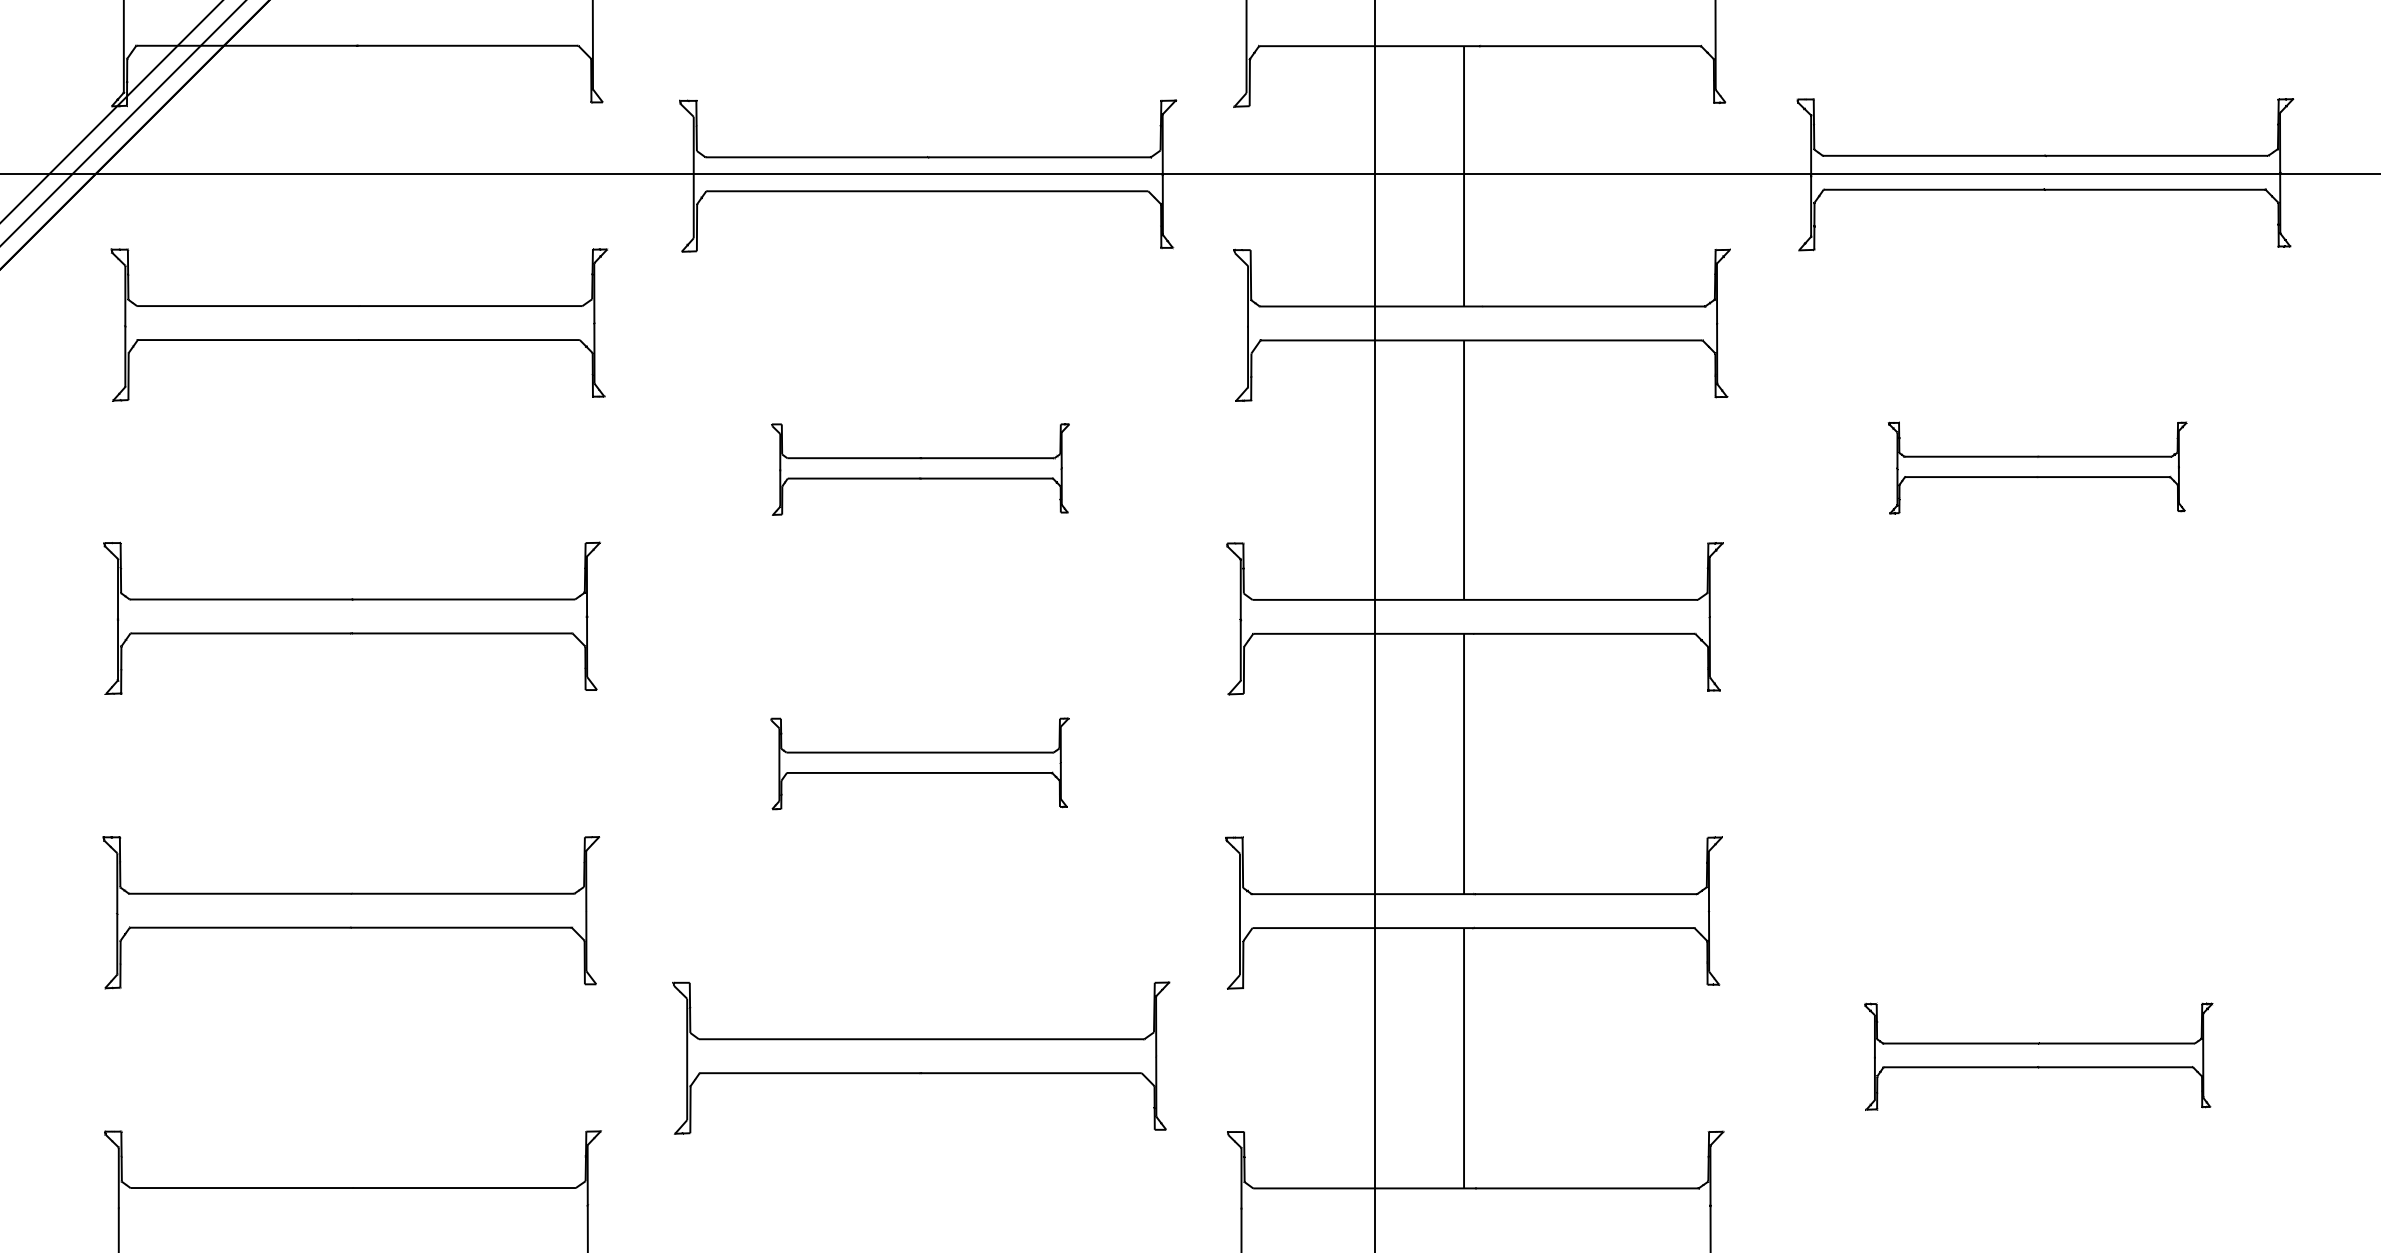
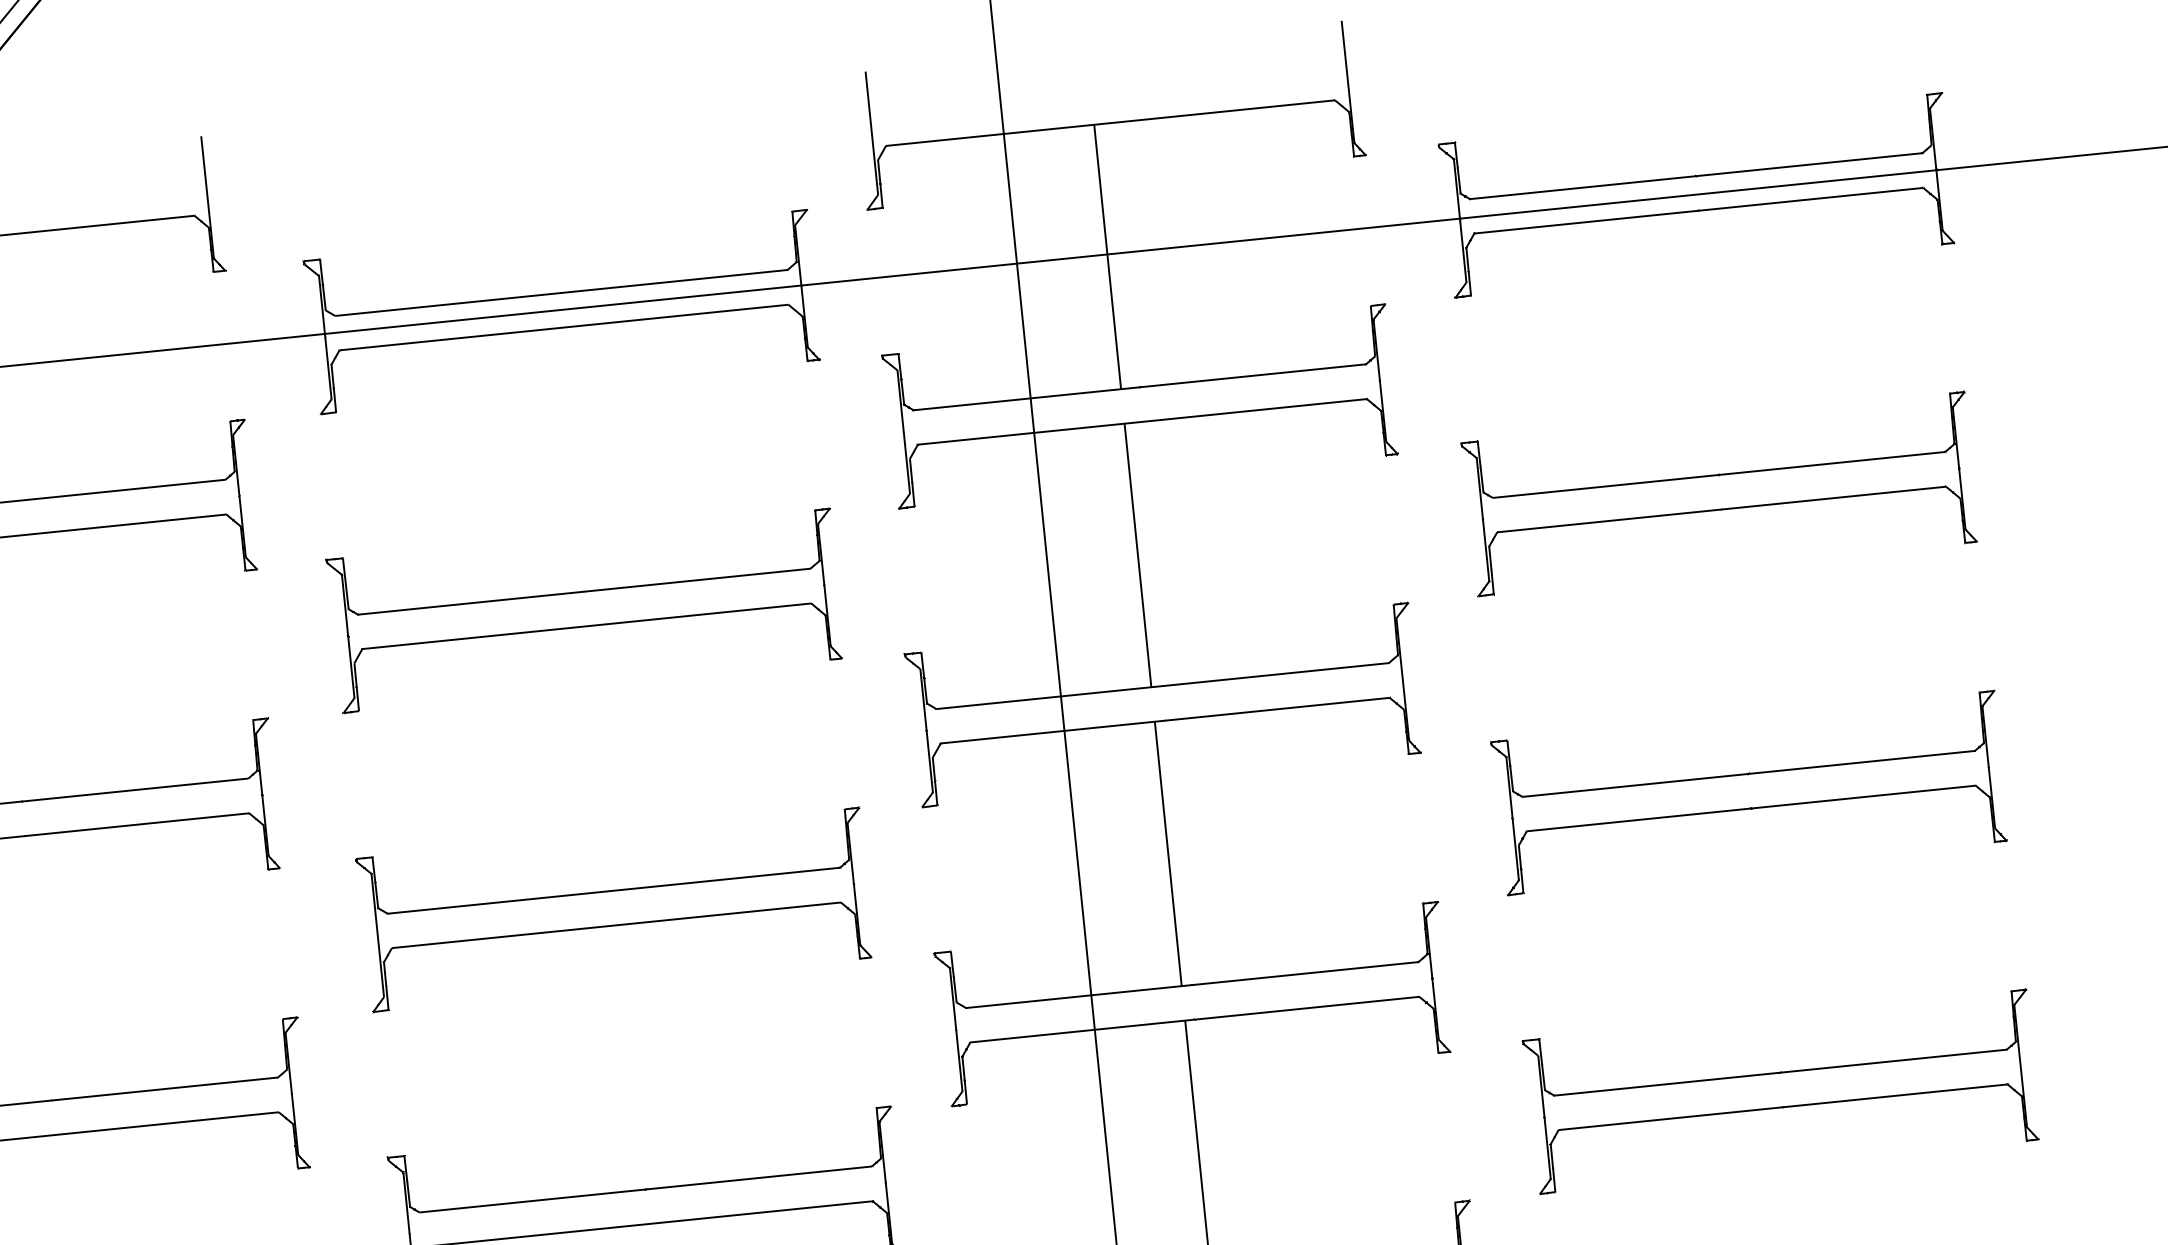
part: (2037, 467) -> (1720, 493), size x1.67
part: (920, 469) -> (585, 610), size x1.67
part: (2036, 762) -> (1749, 793), added
part: (919, 763) -> (615, 909), size x1.67
part: (2038, 1056) -> (1781, 1091), size x1.43

